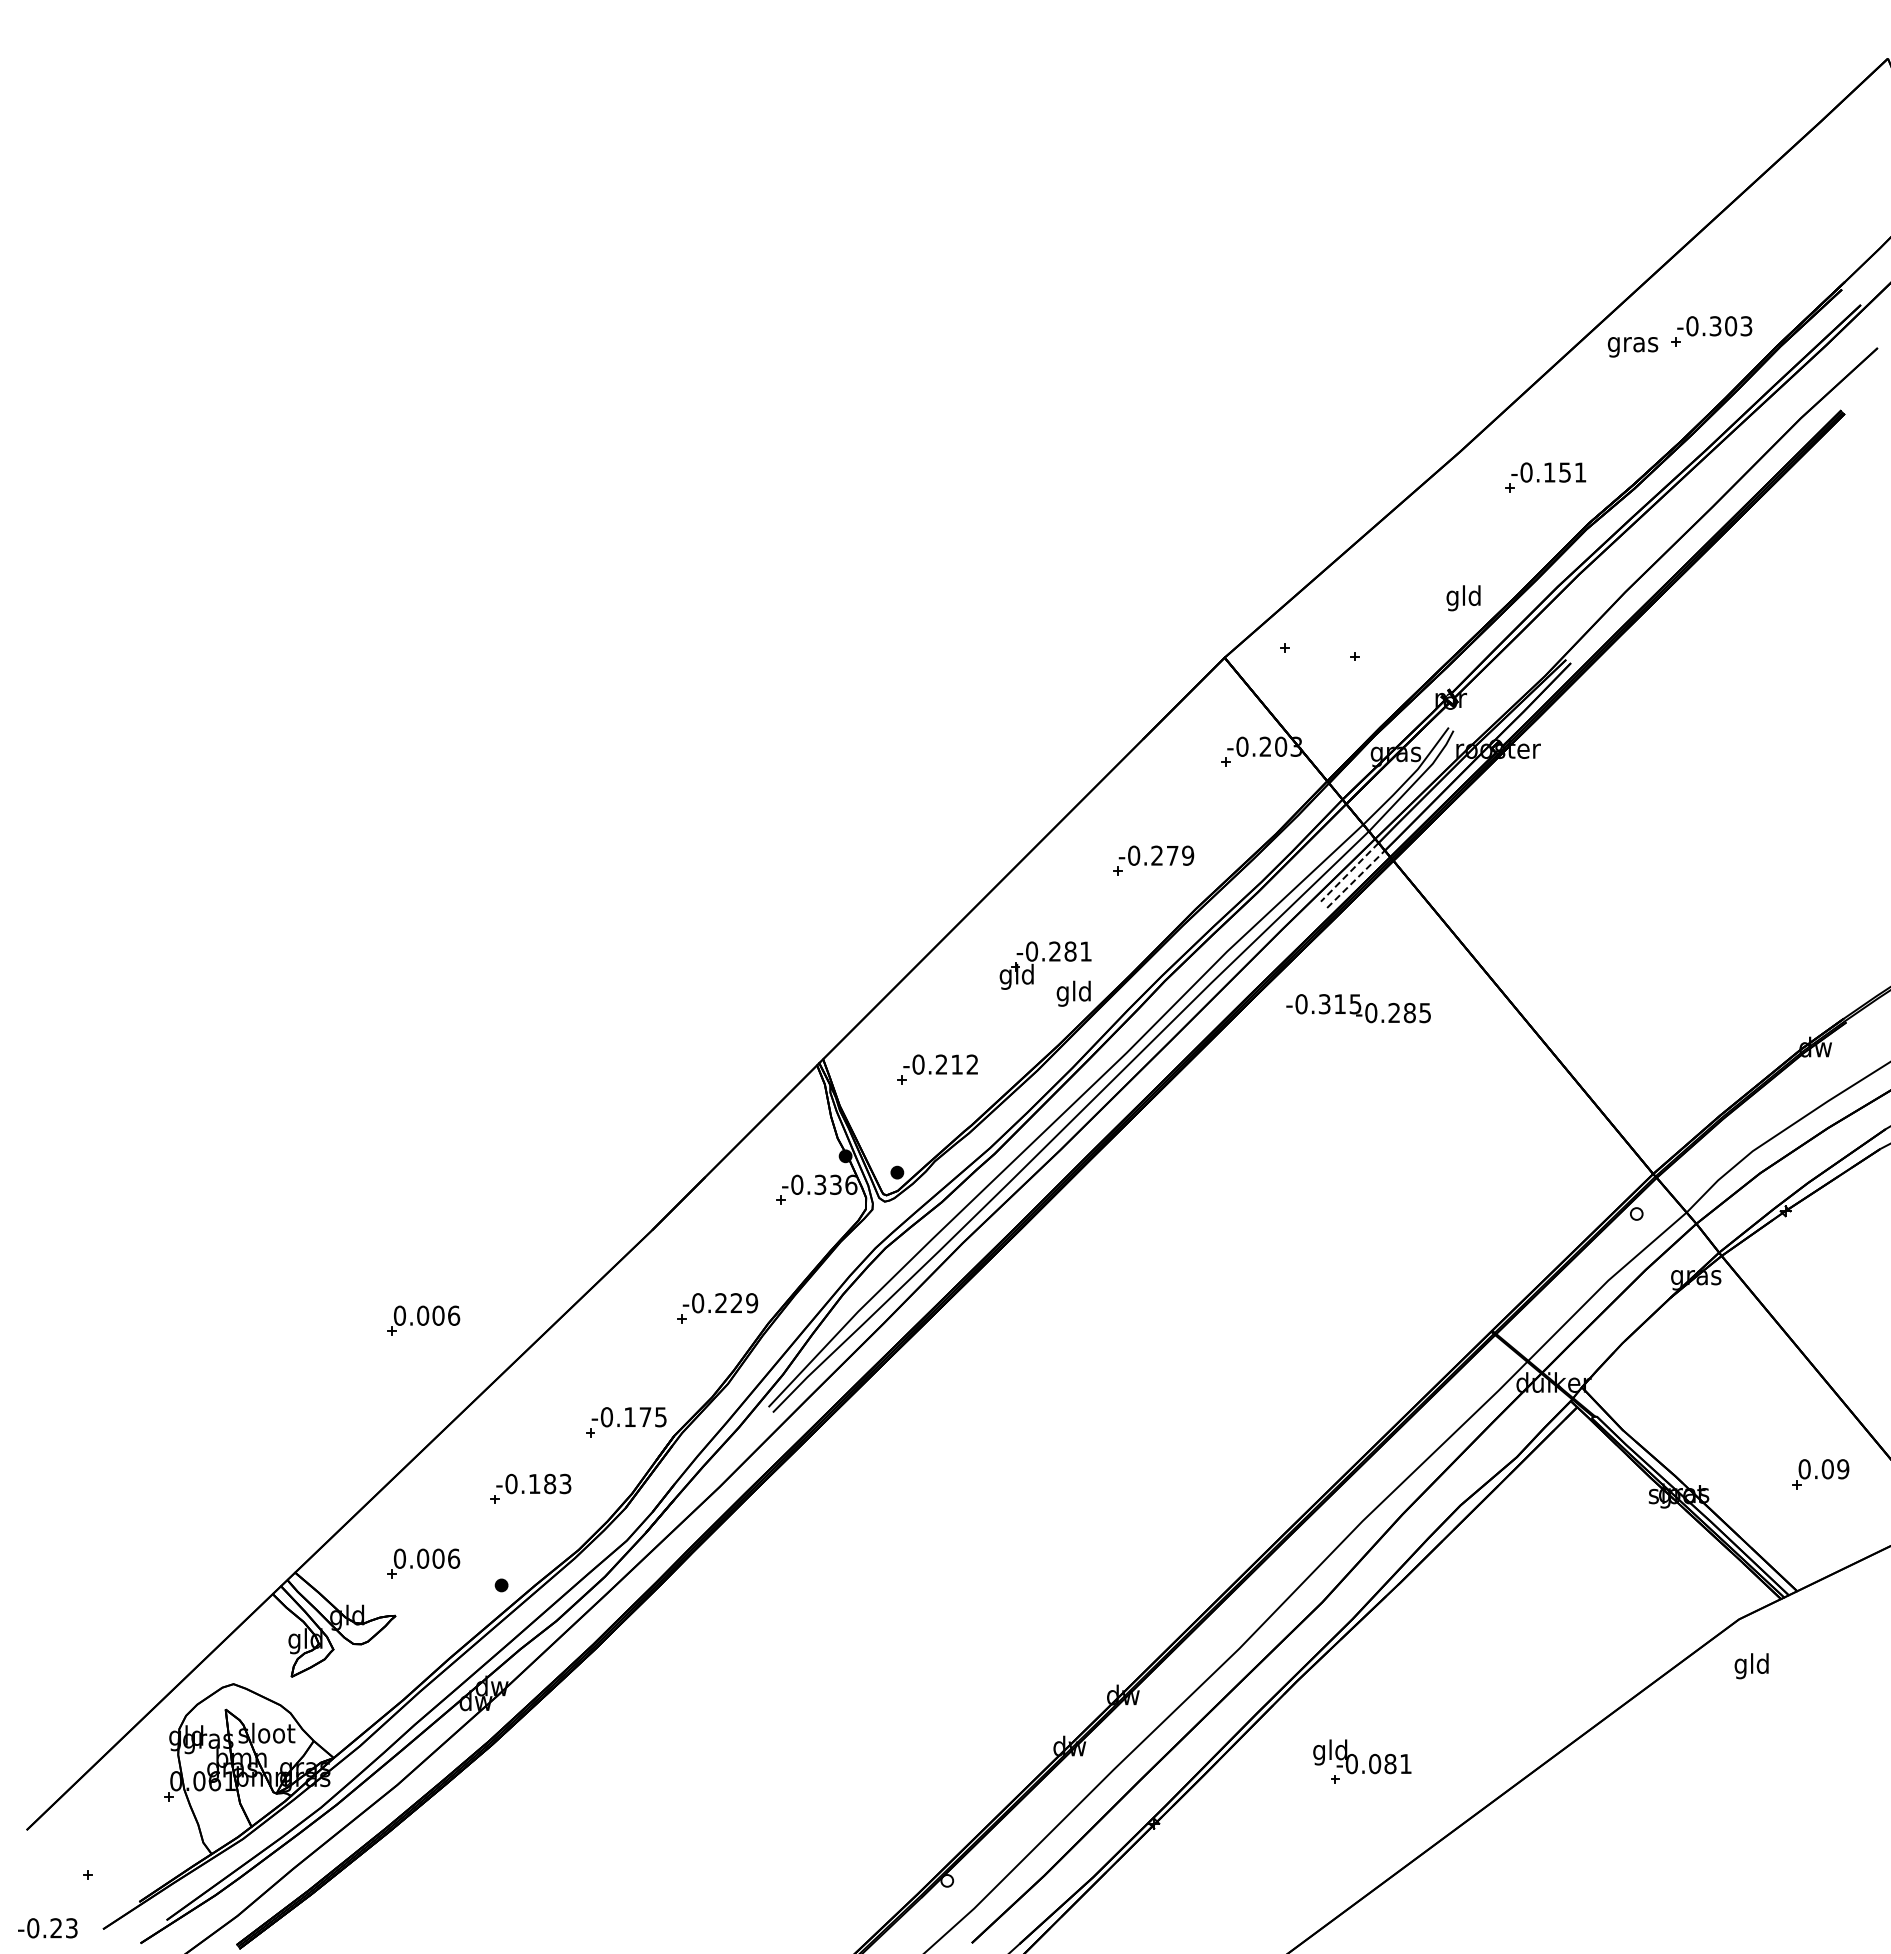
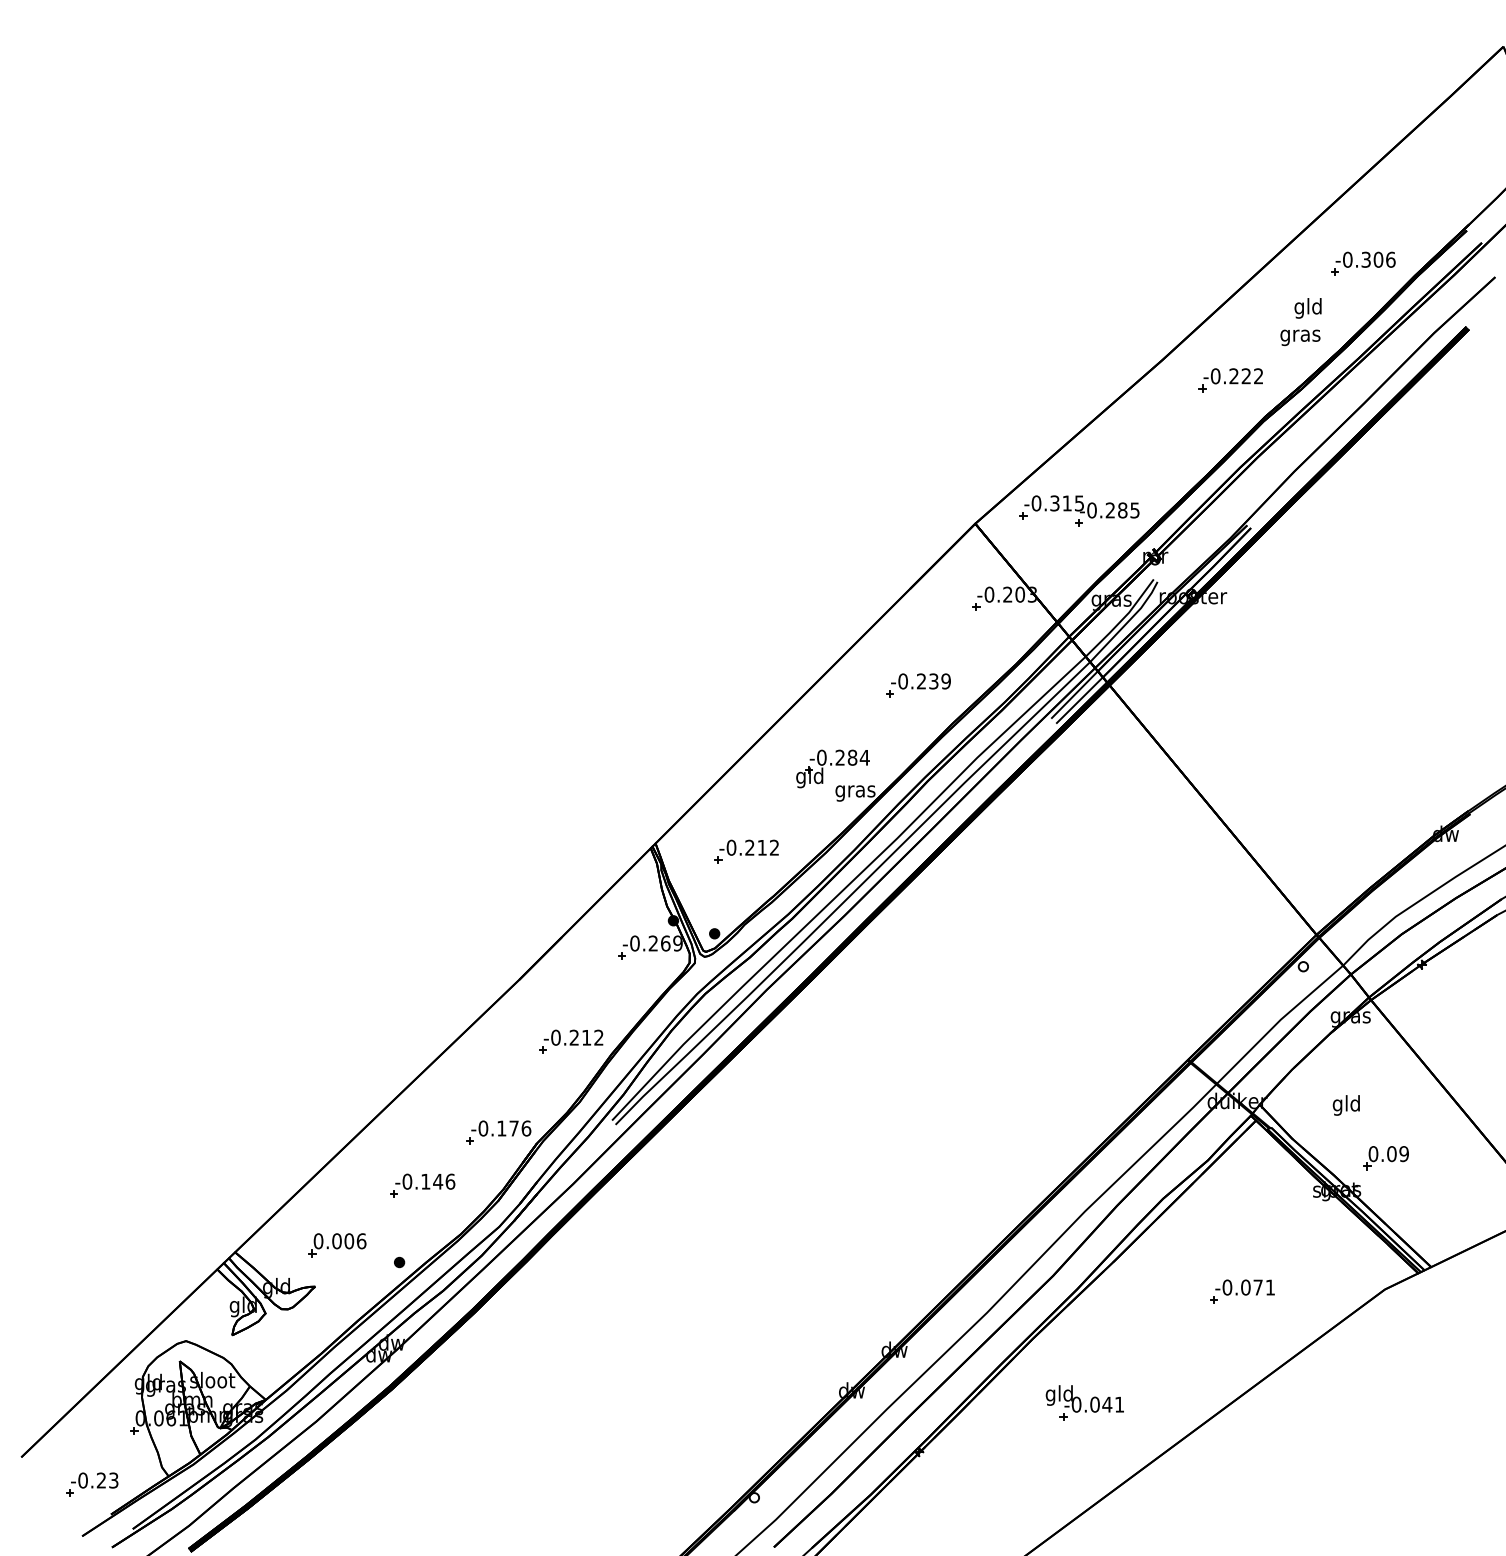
text: (1746, 326) -> (1390, 260), -0.303 -> -0.306
text: (1632, 347) -> (1300, 338), moved
text: (1564, 472) -> (1245, 376), -0.151 -> -0.222
text: (1463, 598) -> (1308, 308), moved
text: (1172, 855) -> (933, 681), -0.279 -> -0.239
line: (1349, 872) -> (1074, 694), dashed -> solid
line: (1356, 879) -> (1080, 700), dashed -> solid
text: (1085, 951) -> (864, 757), -0.281 -> -0.284
text: (1074, 993) -> (855, 791), gld -> gras
text: (1358, 1008) -> (1081, 506), moved
text: (835, 1184) -> (665, 943), -0.336 -> -0.269
text: (744, 1303) -> (592, 1037), -0.229 -> -0.212
part: (423, 1320) -> (337, 1051), removed
text: (661, 1417) -> (526, 1128), -0.175 -> -0.176
part: (1820, 1474) -> (1386, 1158), moved
text: (557, 1483) -> (444, 1181), -0.183 -> -0.146
part: (1560, 1621) -> (1242, 1291), added
text: (1751, 1666) -> (1346, 1105), moved
text: (1390, 1763) -> (1107, 1404), -0.081 -> -0.041
text: (47, 1928) -> (94, 1480), moved

